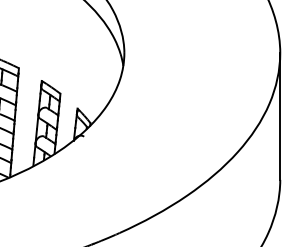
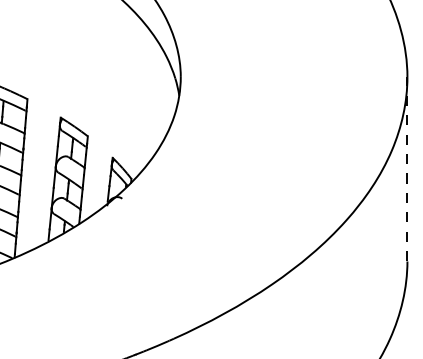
line: (280, 115) -> (407, 167), solid -> dashed

